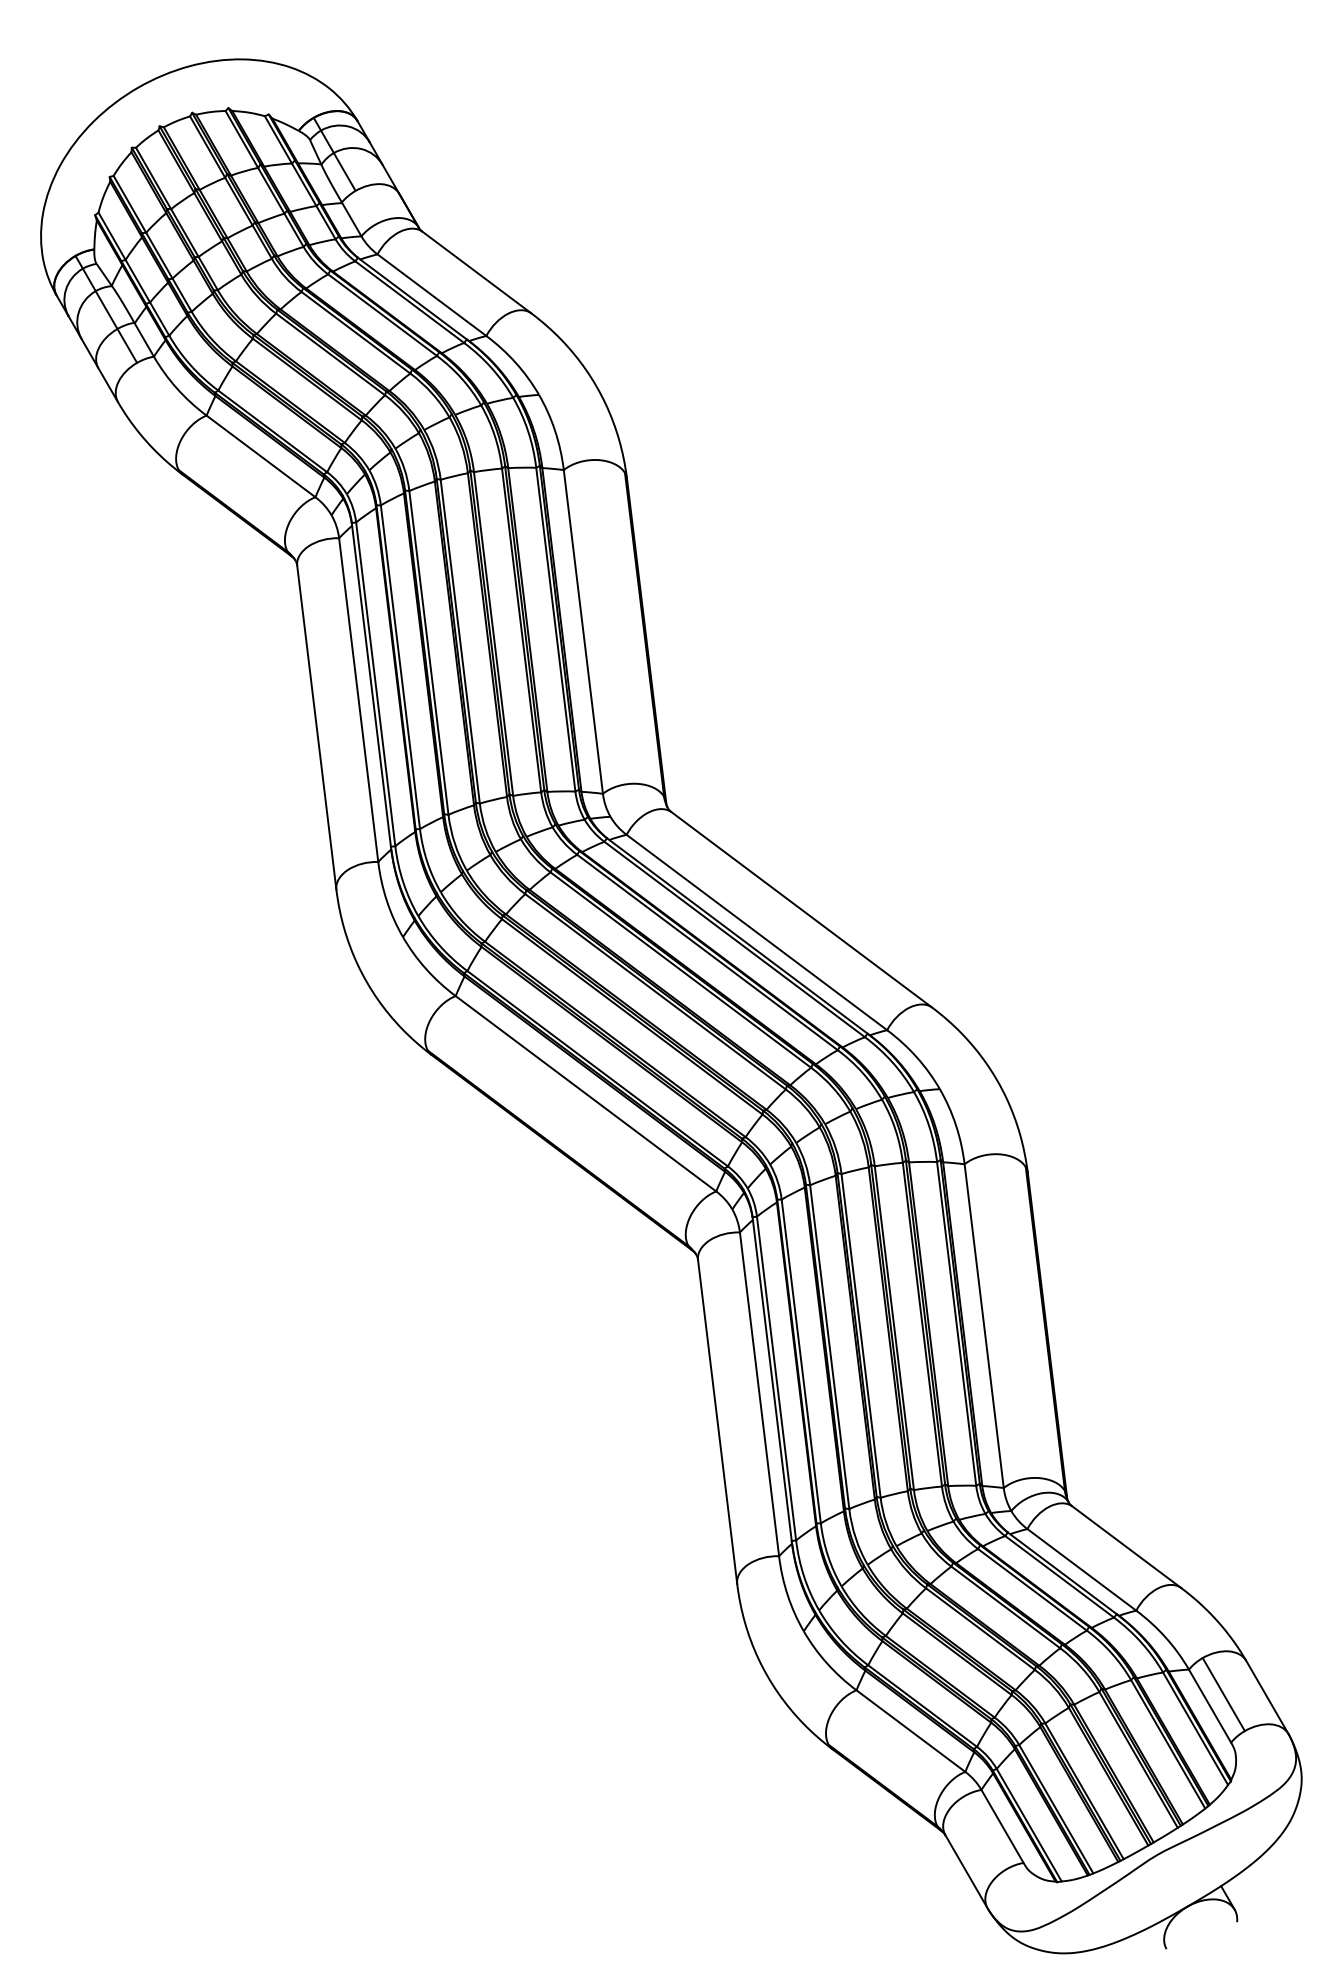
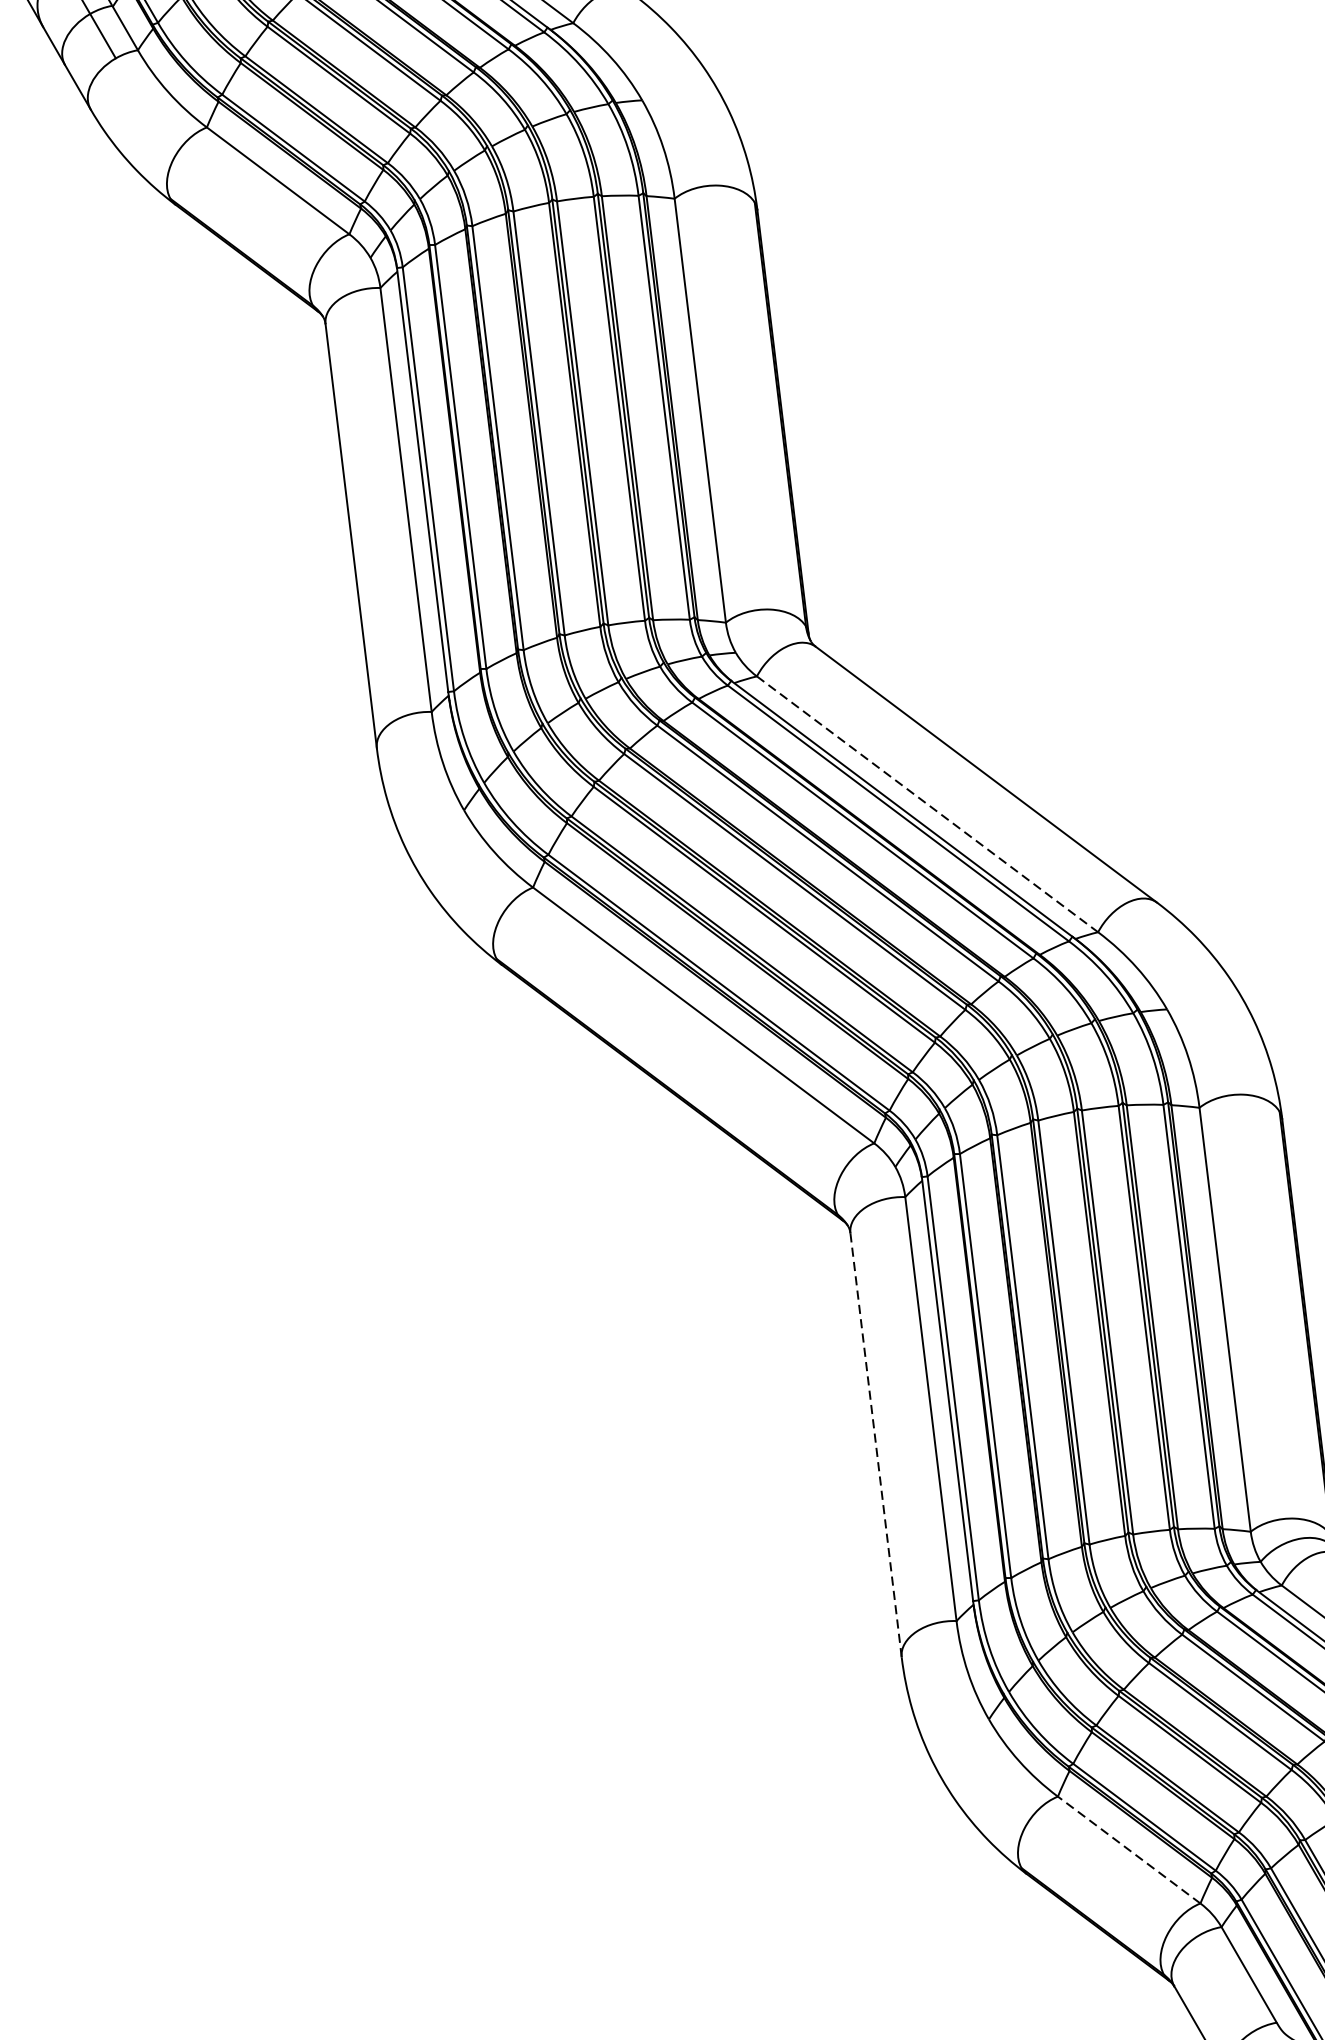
line: (756, 932) -> (926, 804), solid -> dashed
line: (717, 1422) -> (875, 1445), solid -> dashed
line: (910, 1730) -> (1128, 1849), solid -> dashed

